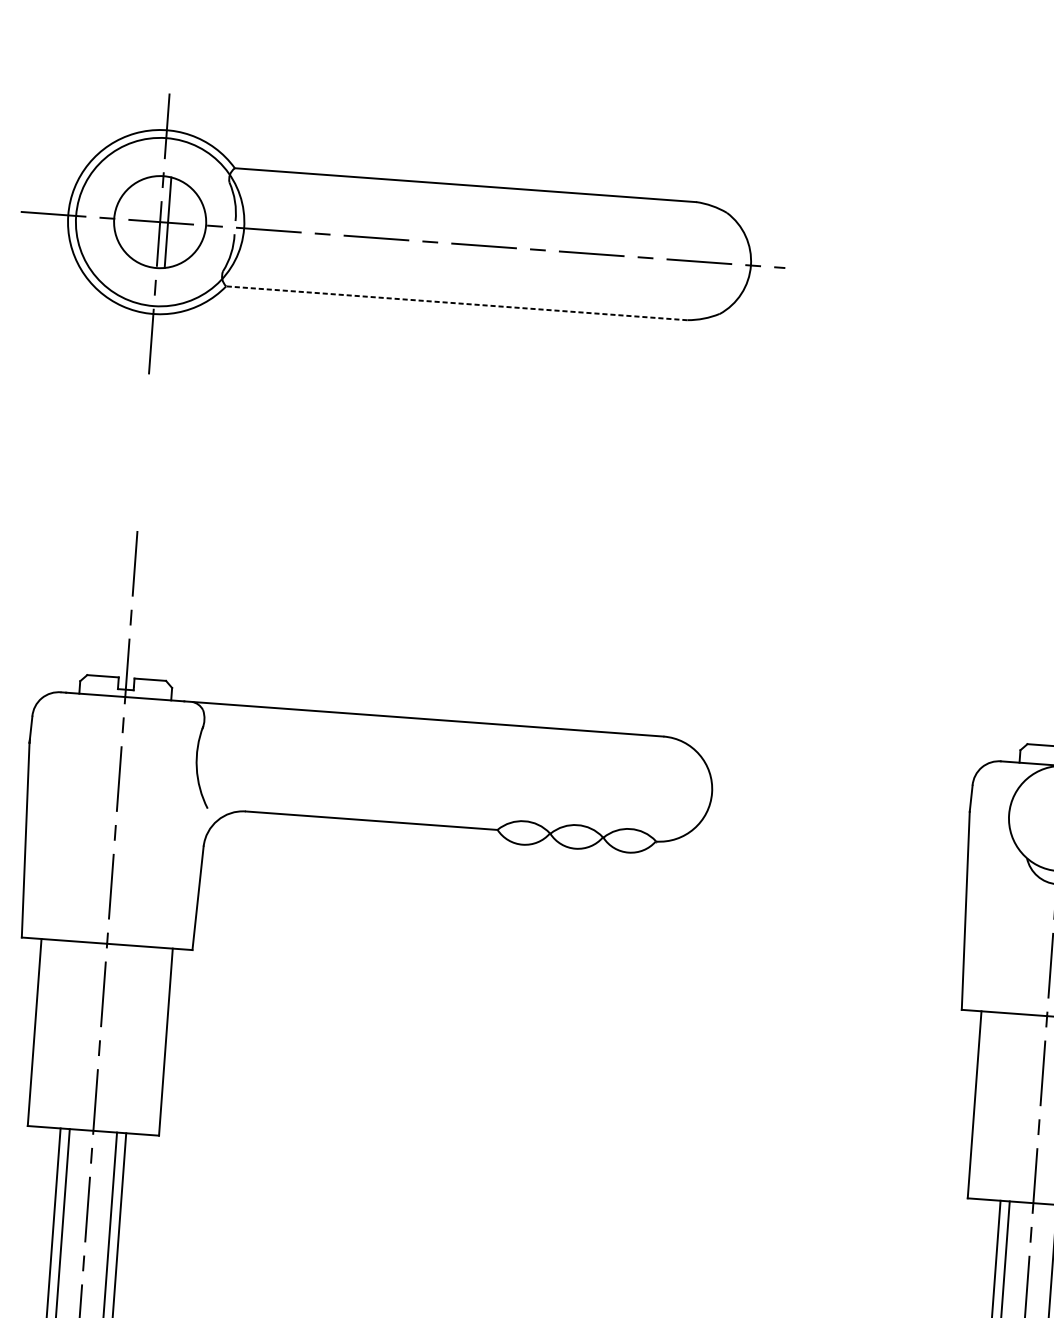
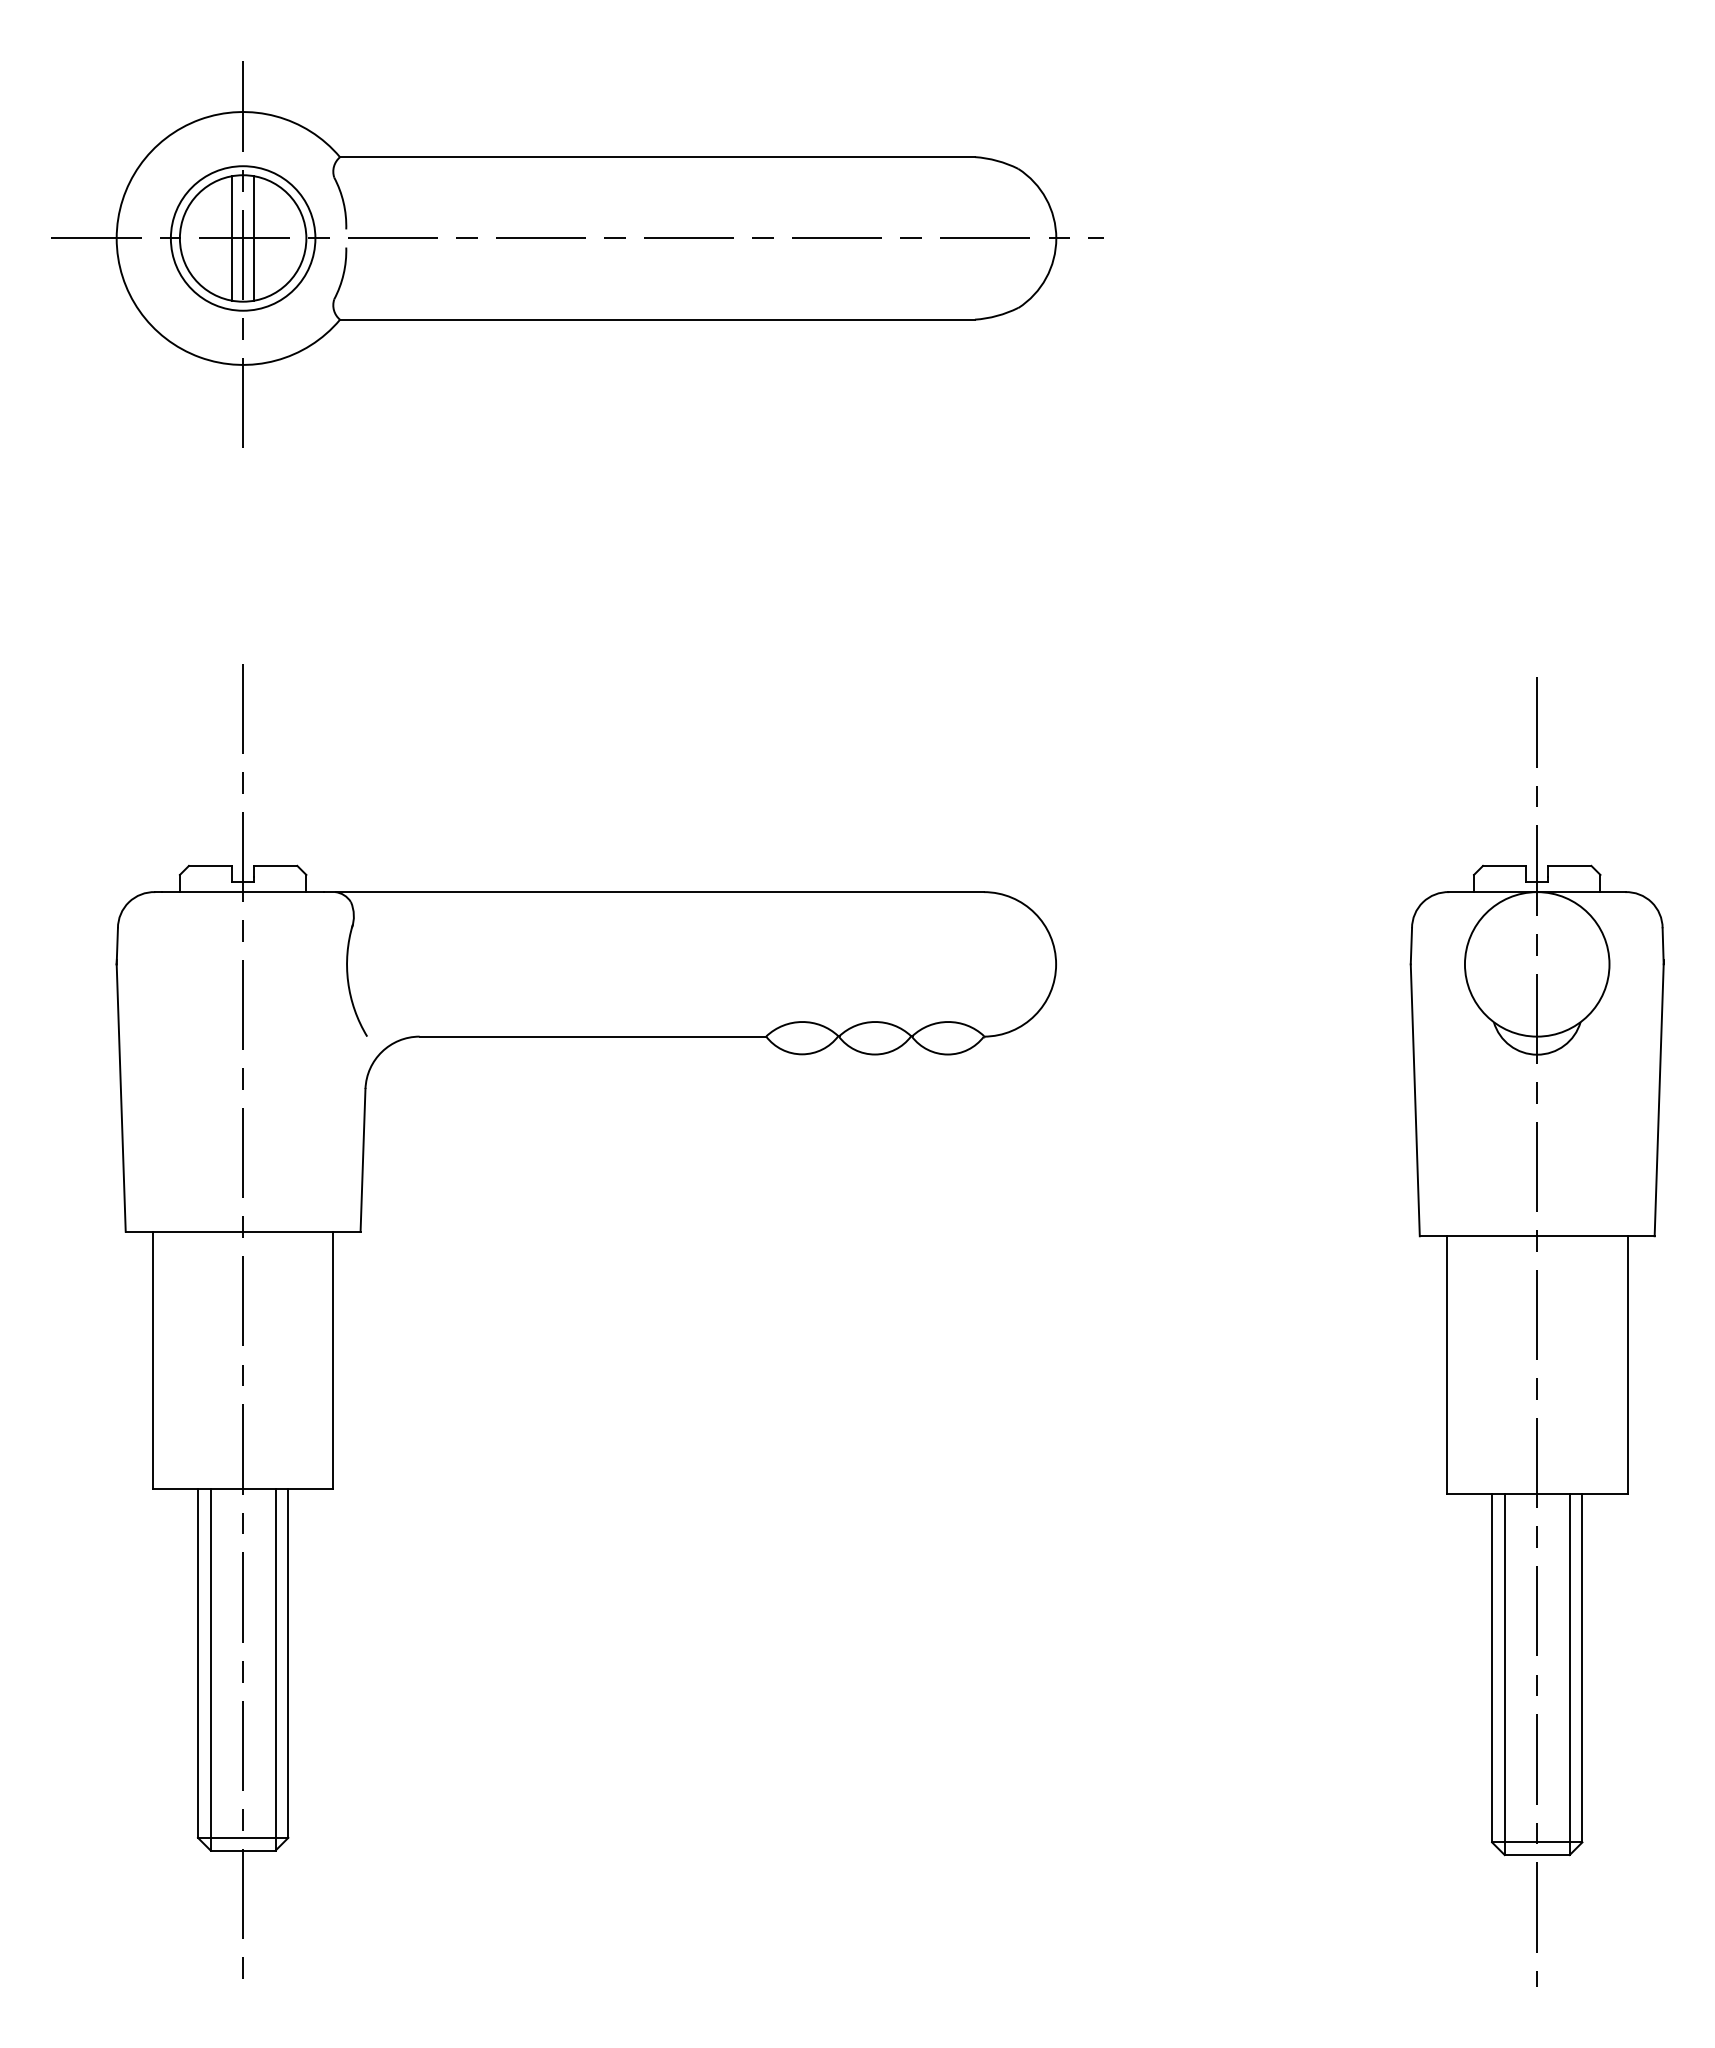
line: (152, 221) -> (232, 238), added
circle: (159, 222) -> (242, 238), size x0.62
line: (456, 303) -> (657, 319), dashed -> solid

